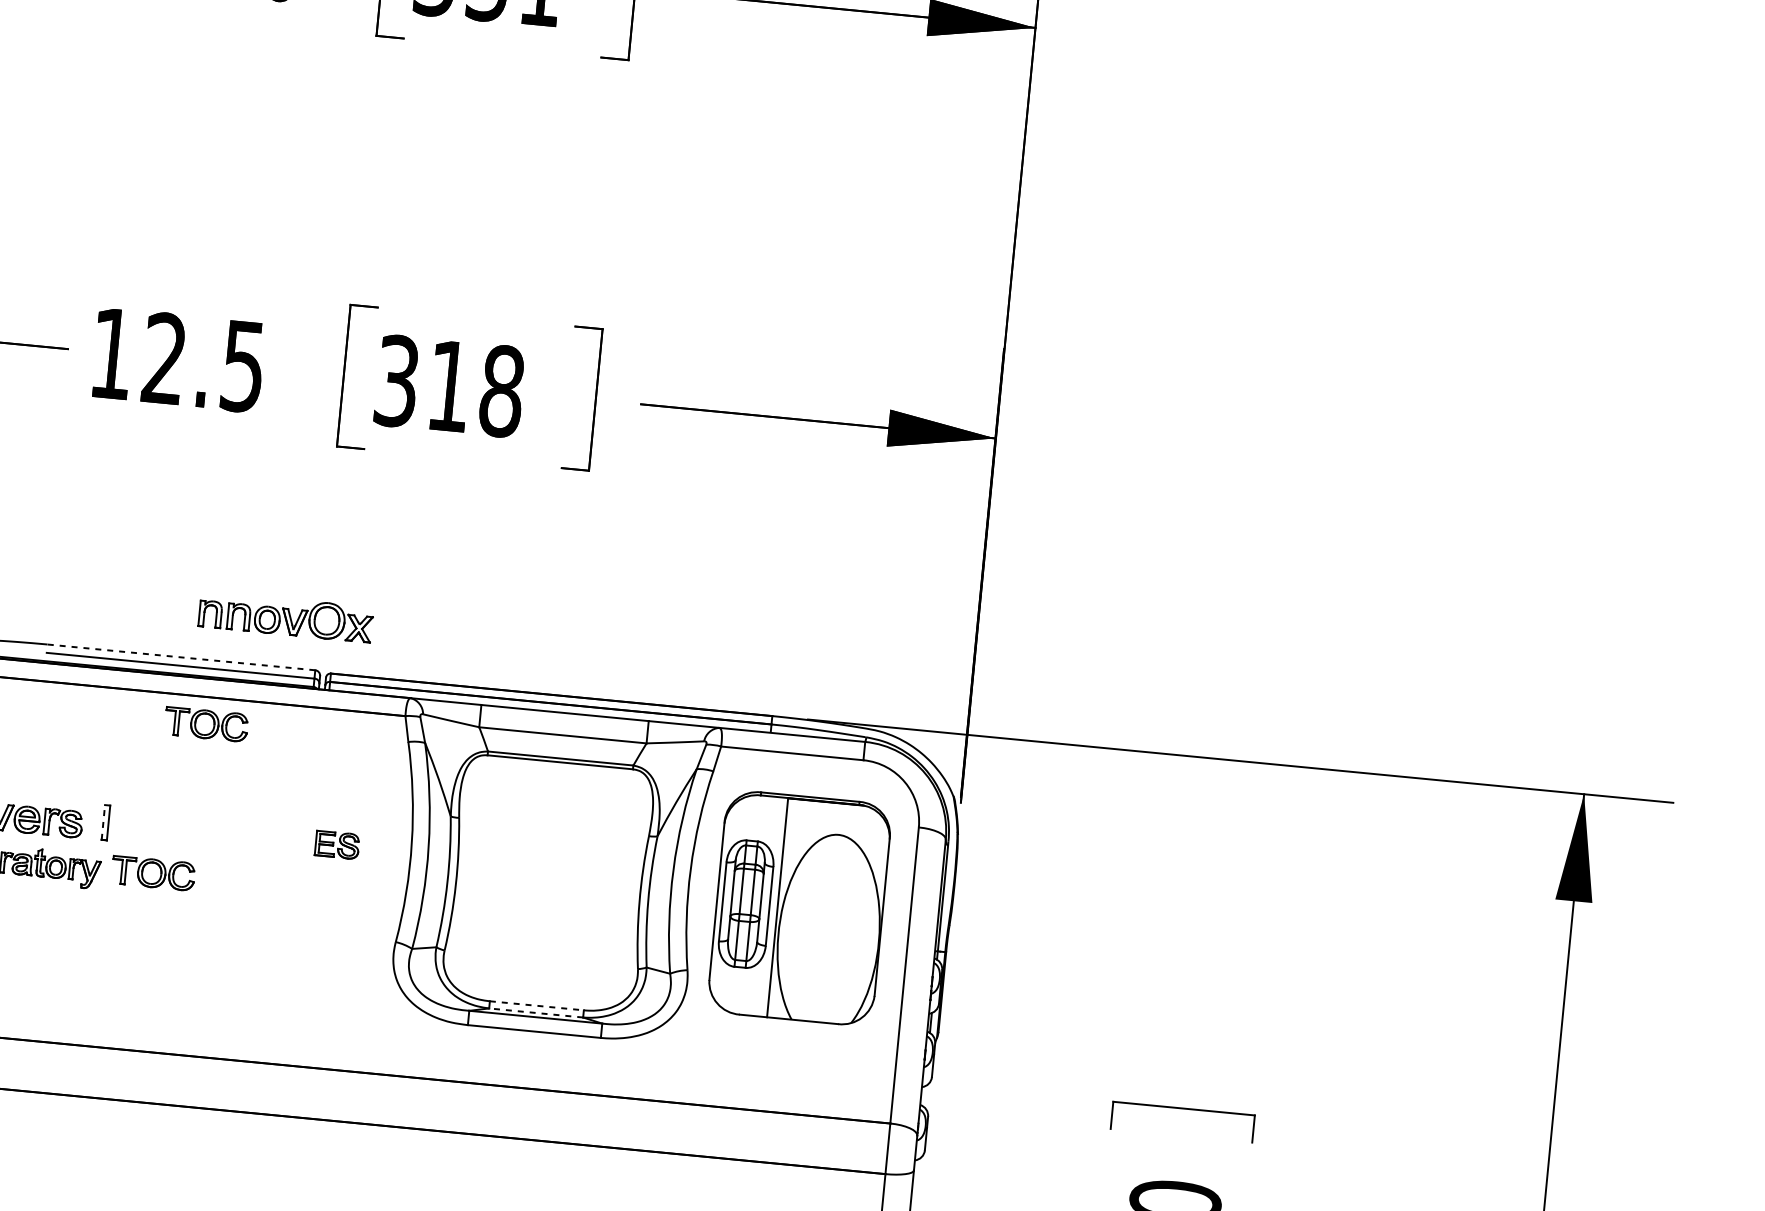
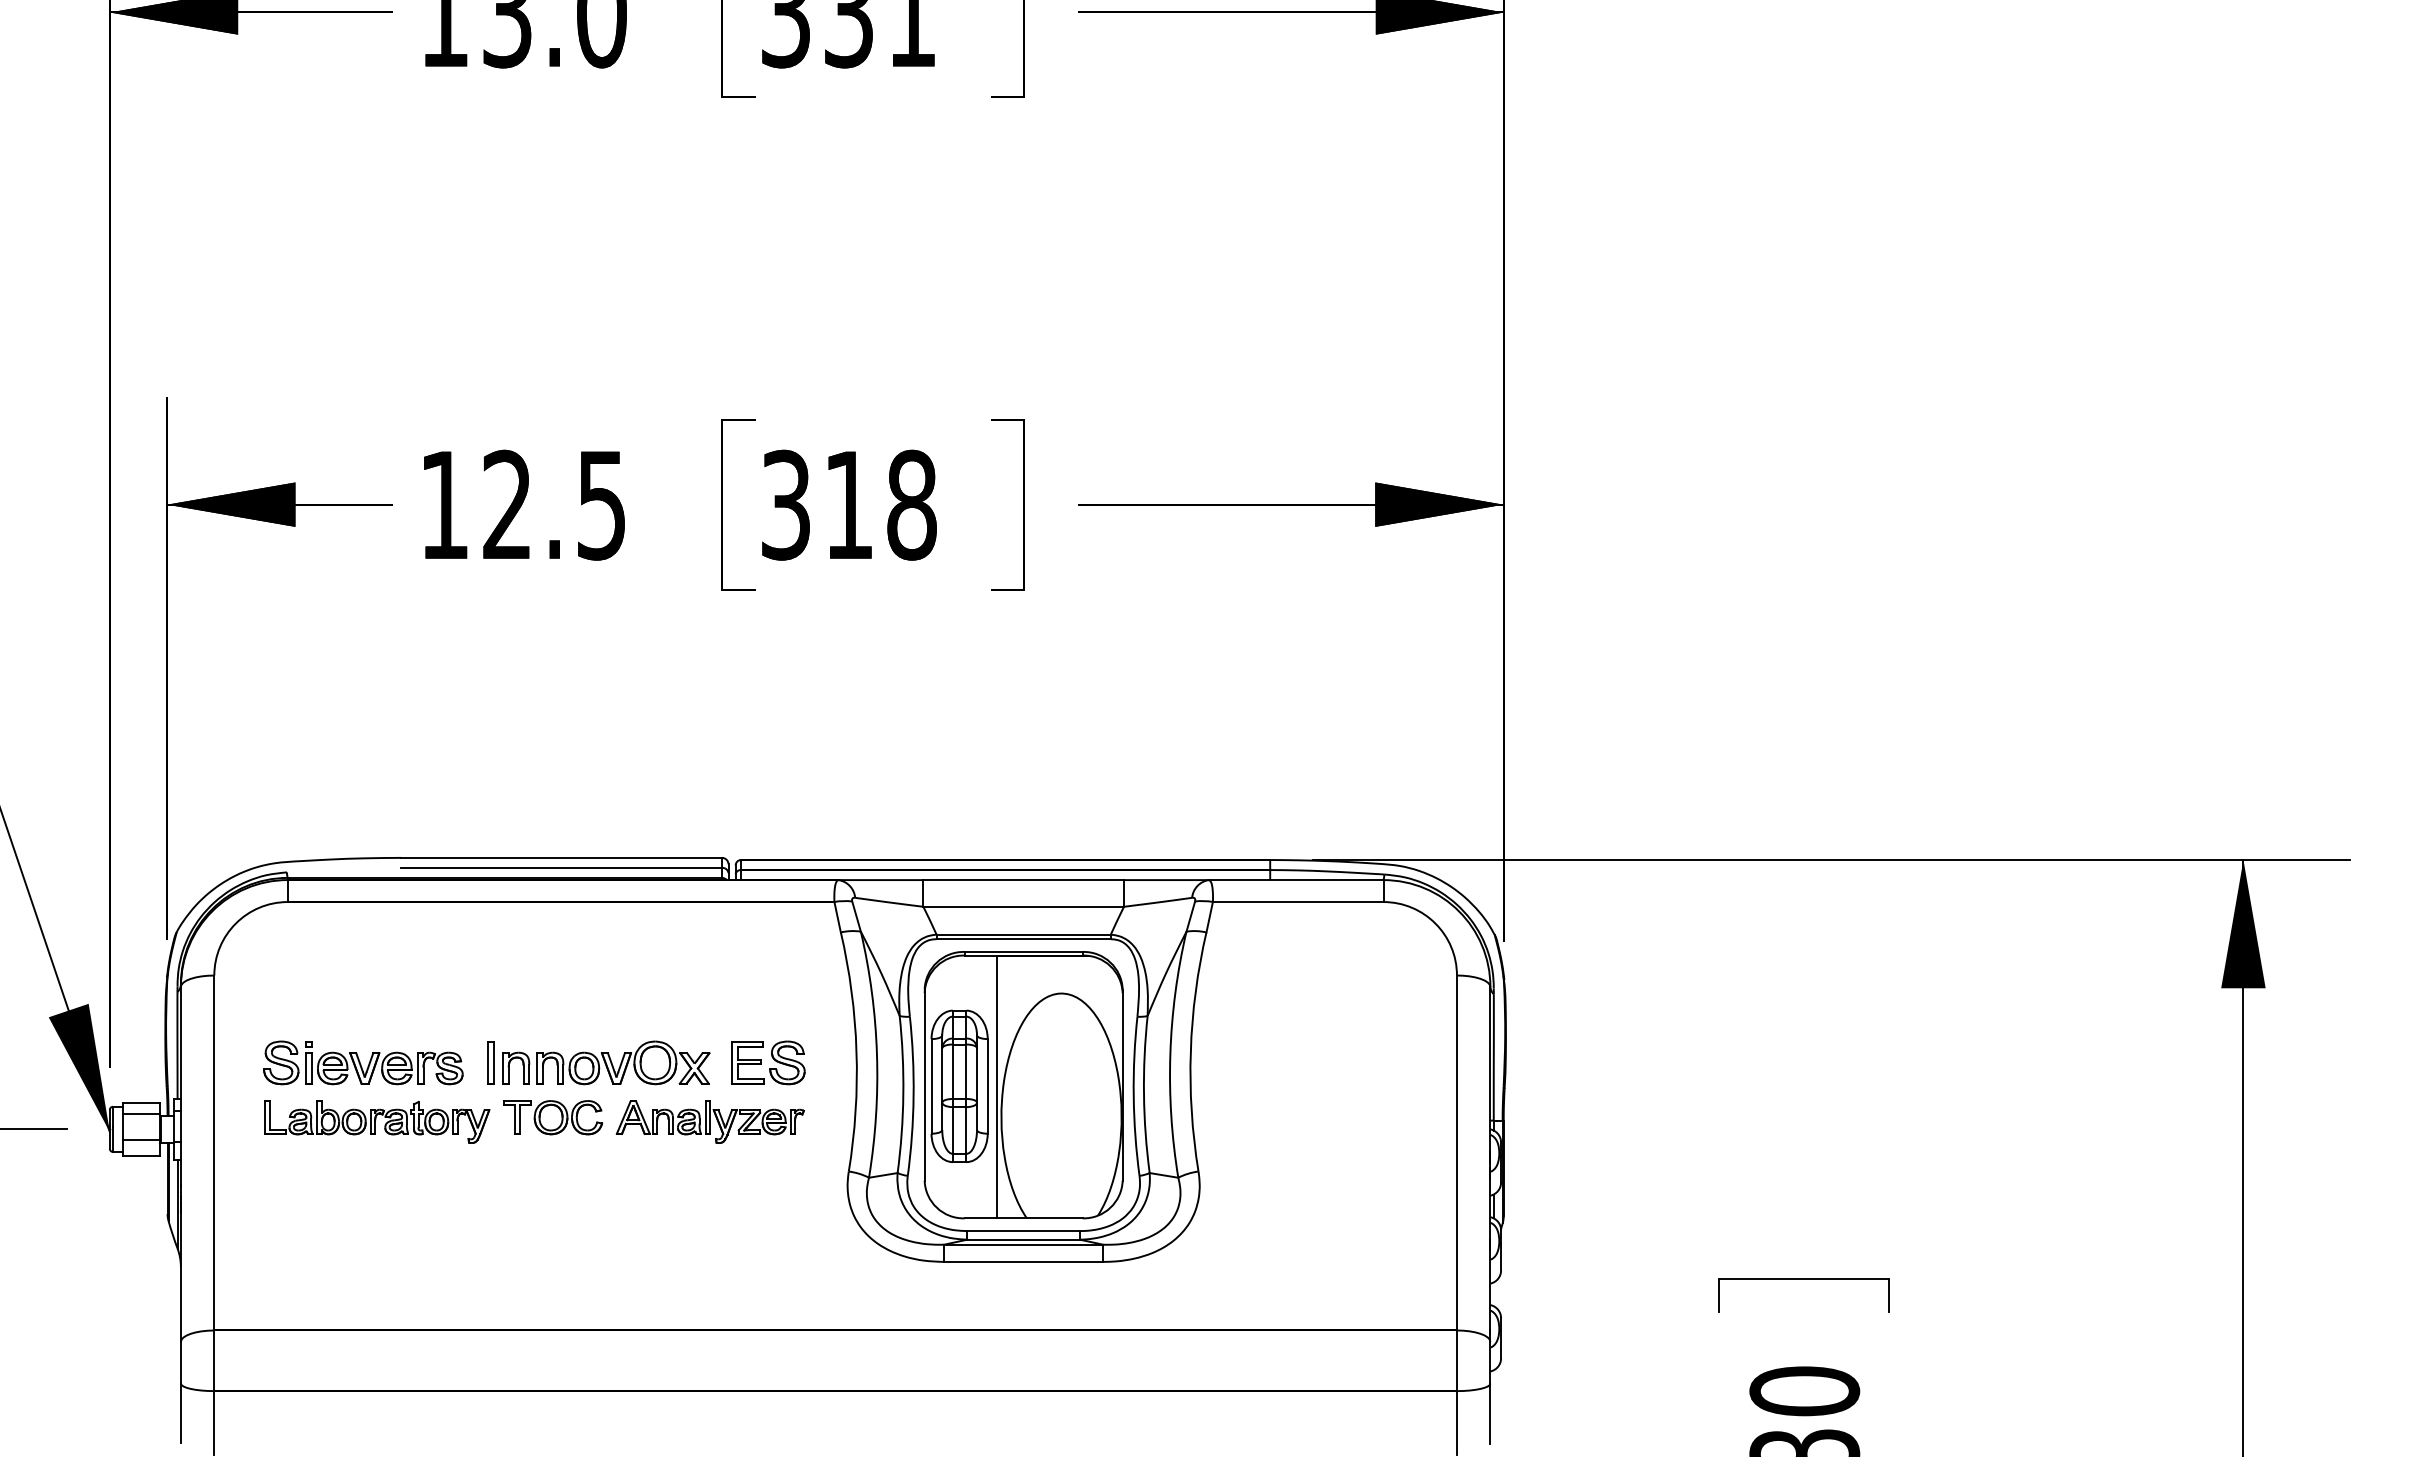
part: (286, 616) -> (606, 1062), moved
line: (181, 657) -> (561, 857), dashed -> solid
part: (206, 724) -> (598, 934), removed
line: (103, 822) -> (487, 1062), dashed -> solid
part: (337, 844) -> (768, 1062), size x1.43
part: (283, 889) -> (709, 1121), added
part: (799, 908) -> (1023, 1085), moved
line: (537, 1006) -> (1024, 1231), dashed -> solid
line: (536, 1012) -> (1023, 1239), dashed -> solid

